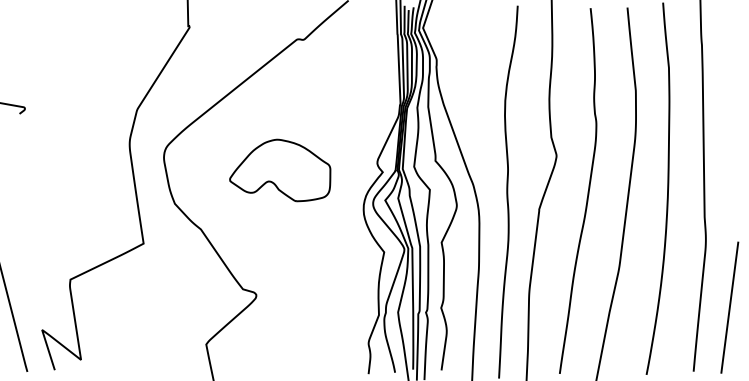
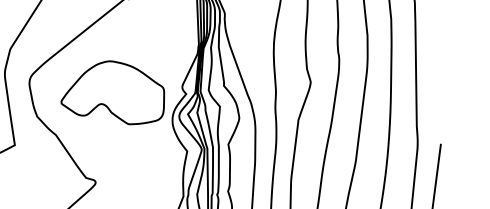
part: (279, 170) -> (112, 92), size x1.43

